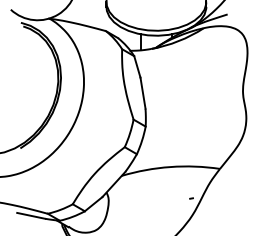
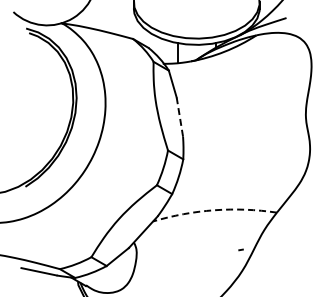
line: (142, 93) -> (179, 117), solid -> dashed
arc: (170, 167) -> (214, 210), solid -> dashed

